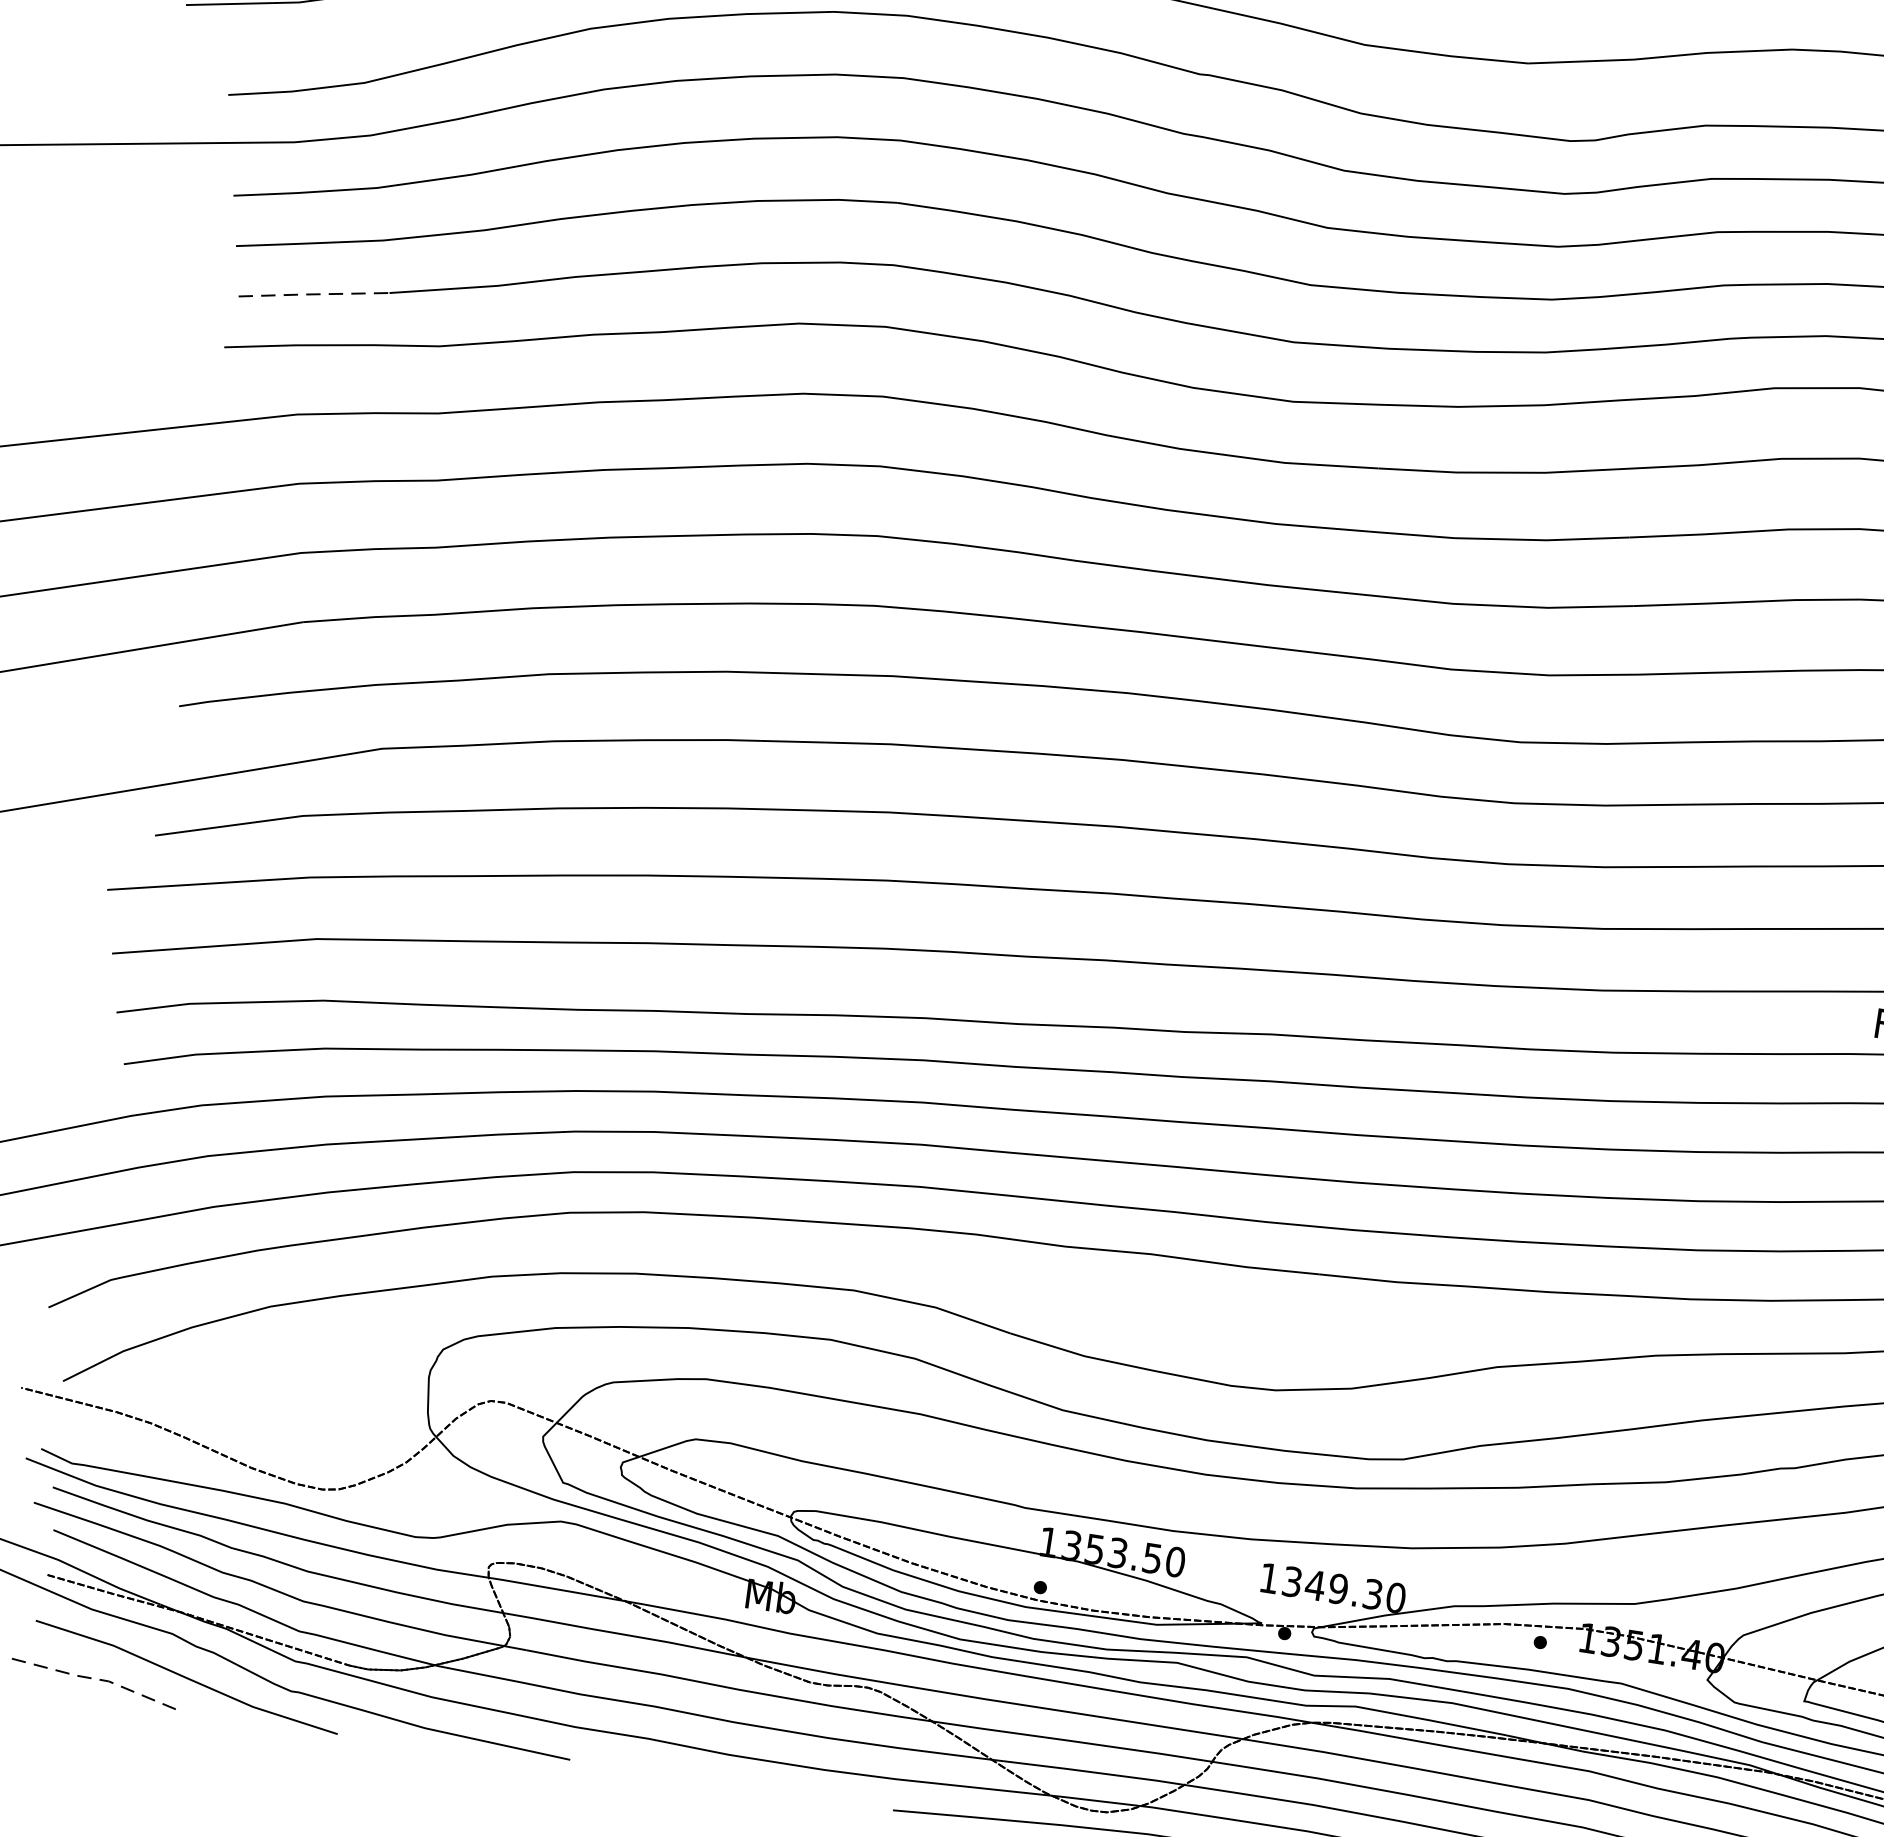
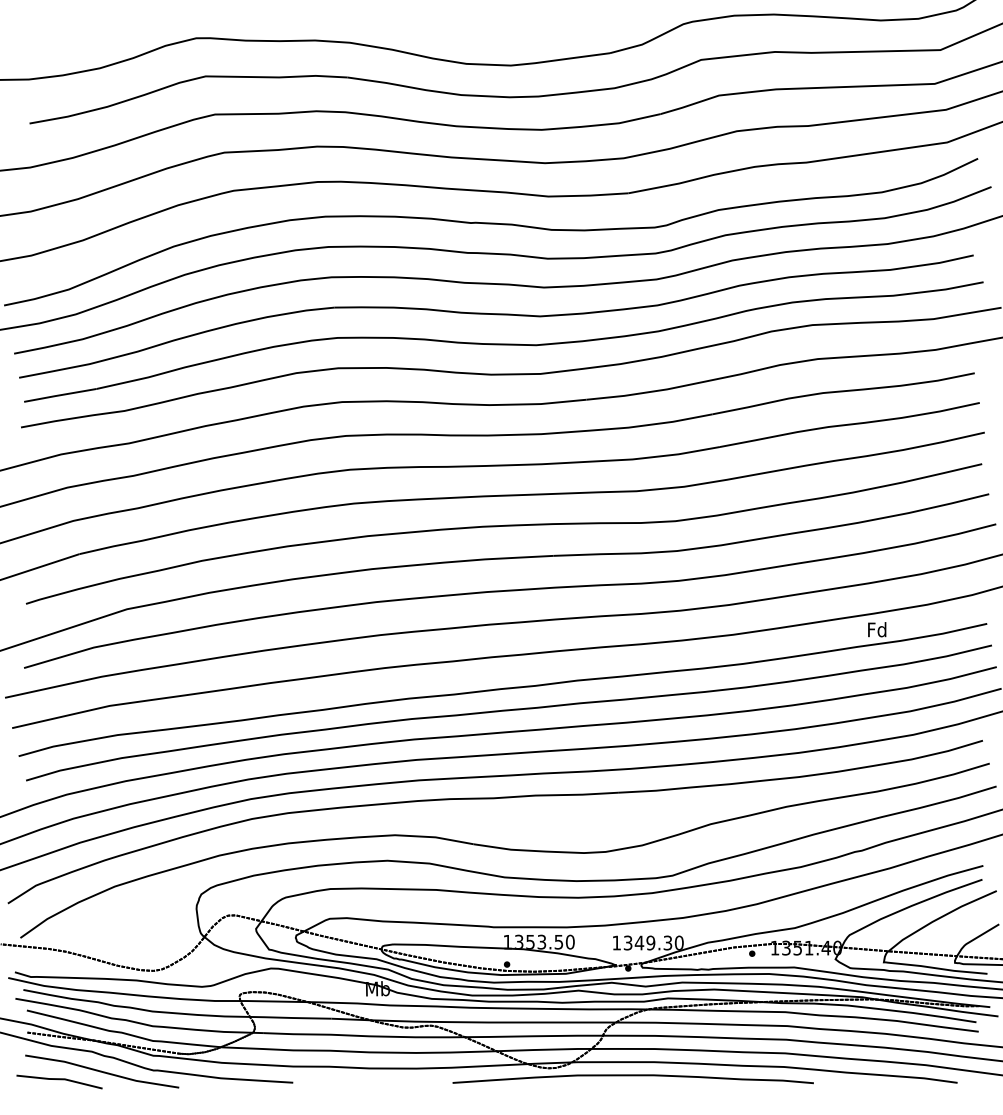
line: (312, 294) -> (59, 395), dashed -> solid
line: (97, 1680) -> (59, 1079), dashed -> solid

